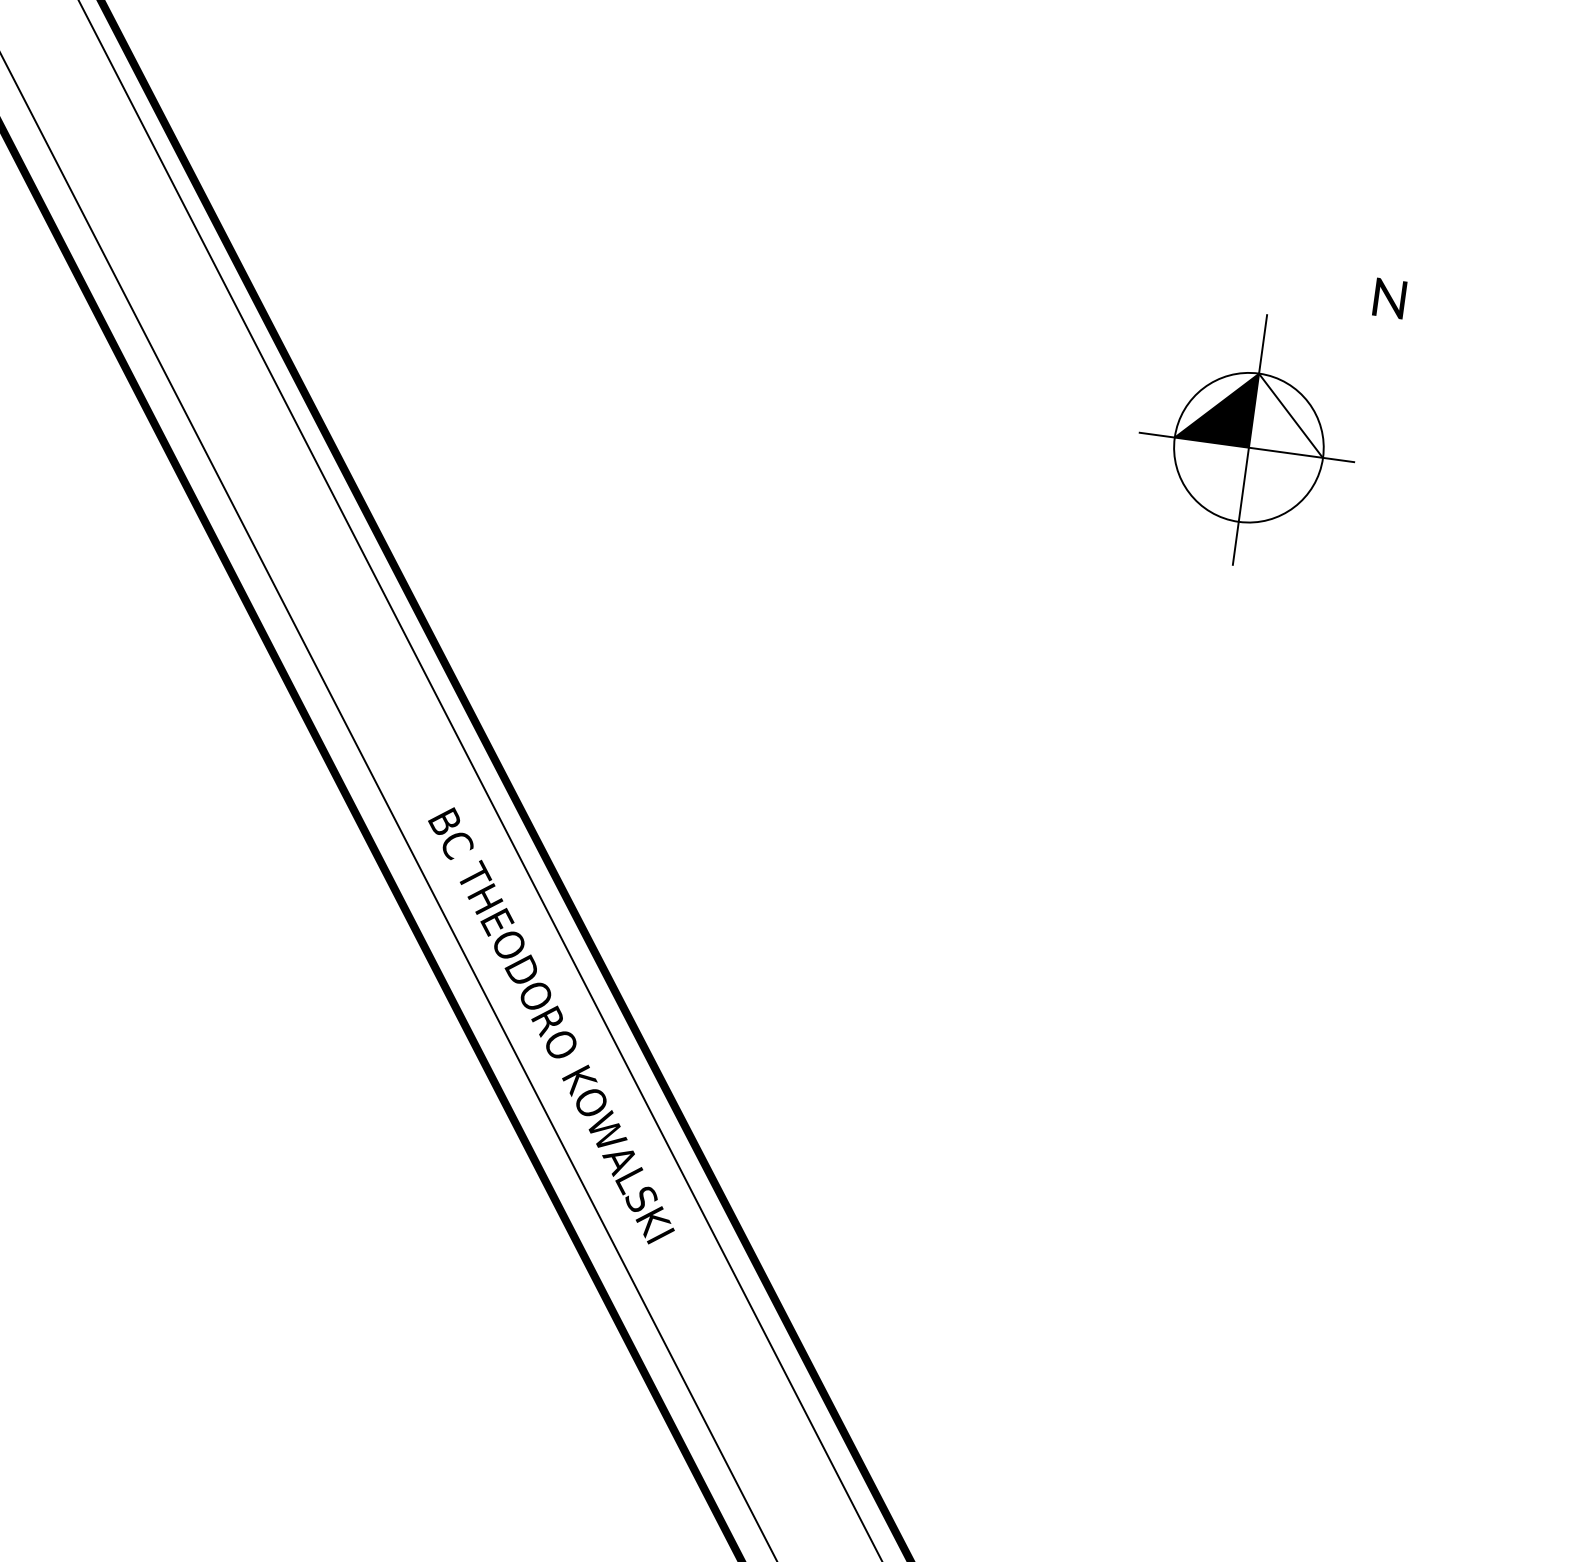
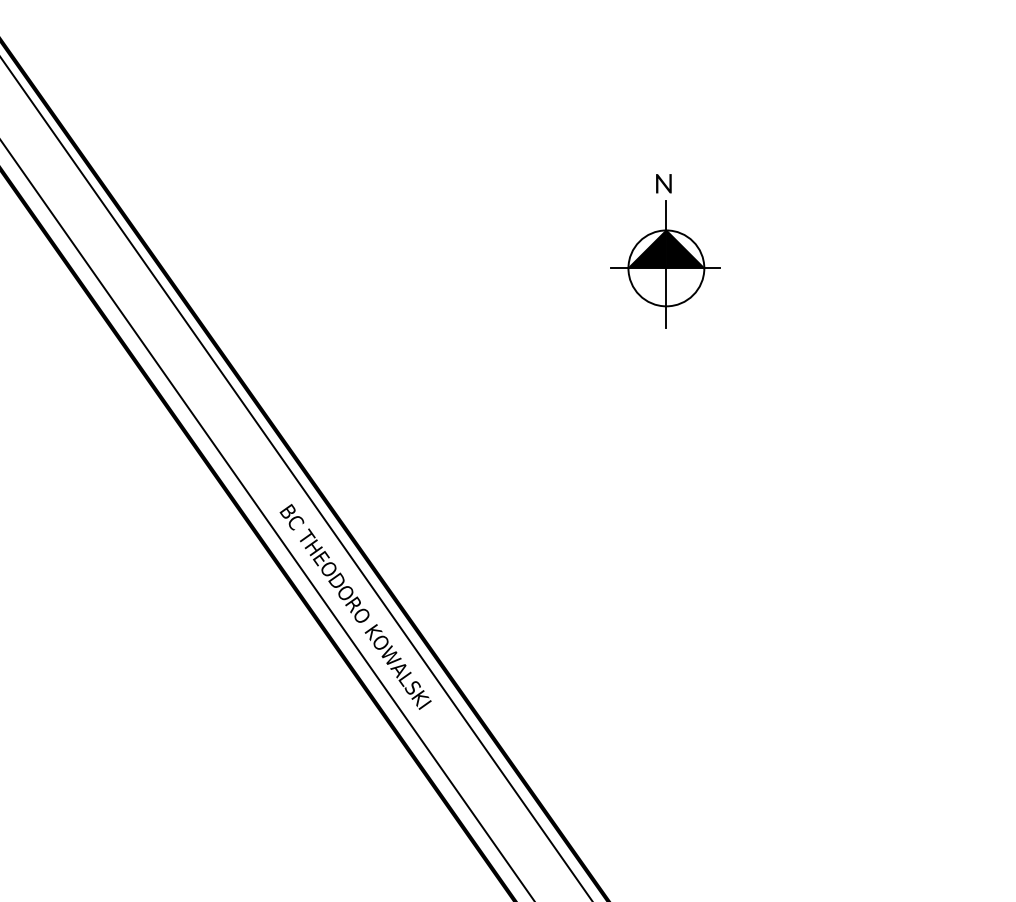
text: (1389, 297) -> (663, 183), moved
fill: (1291, 415) -> (685, 249), added

